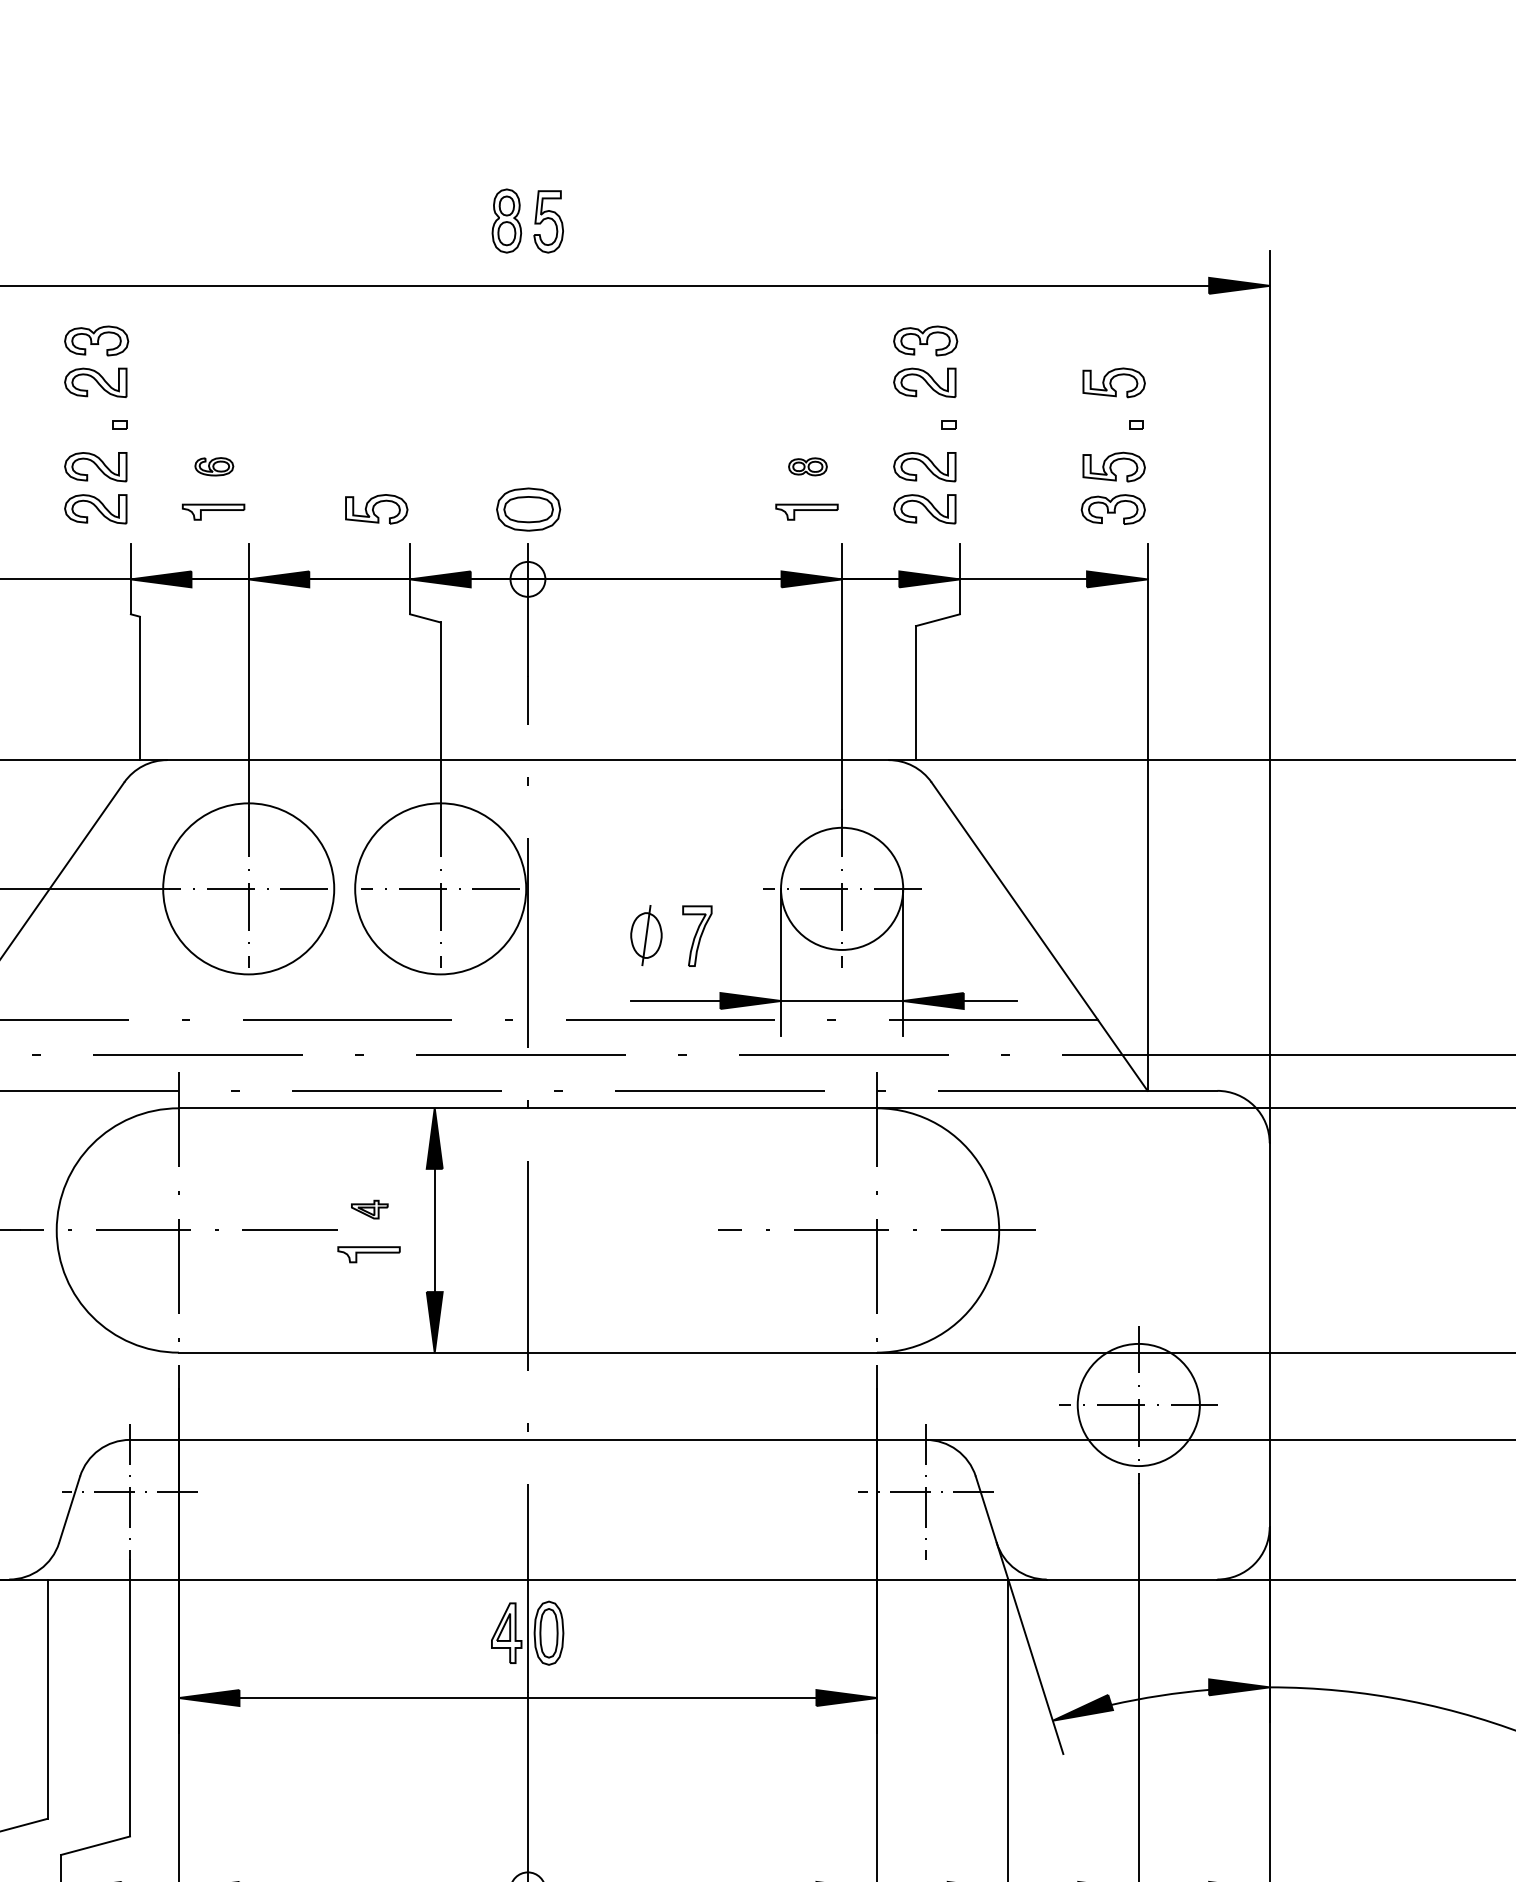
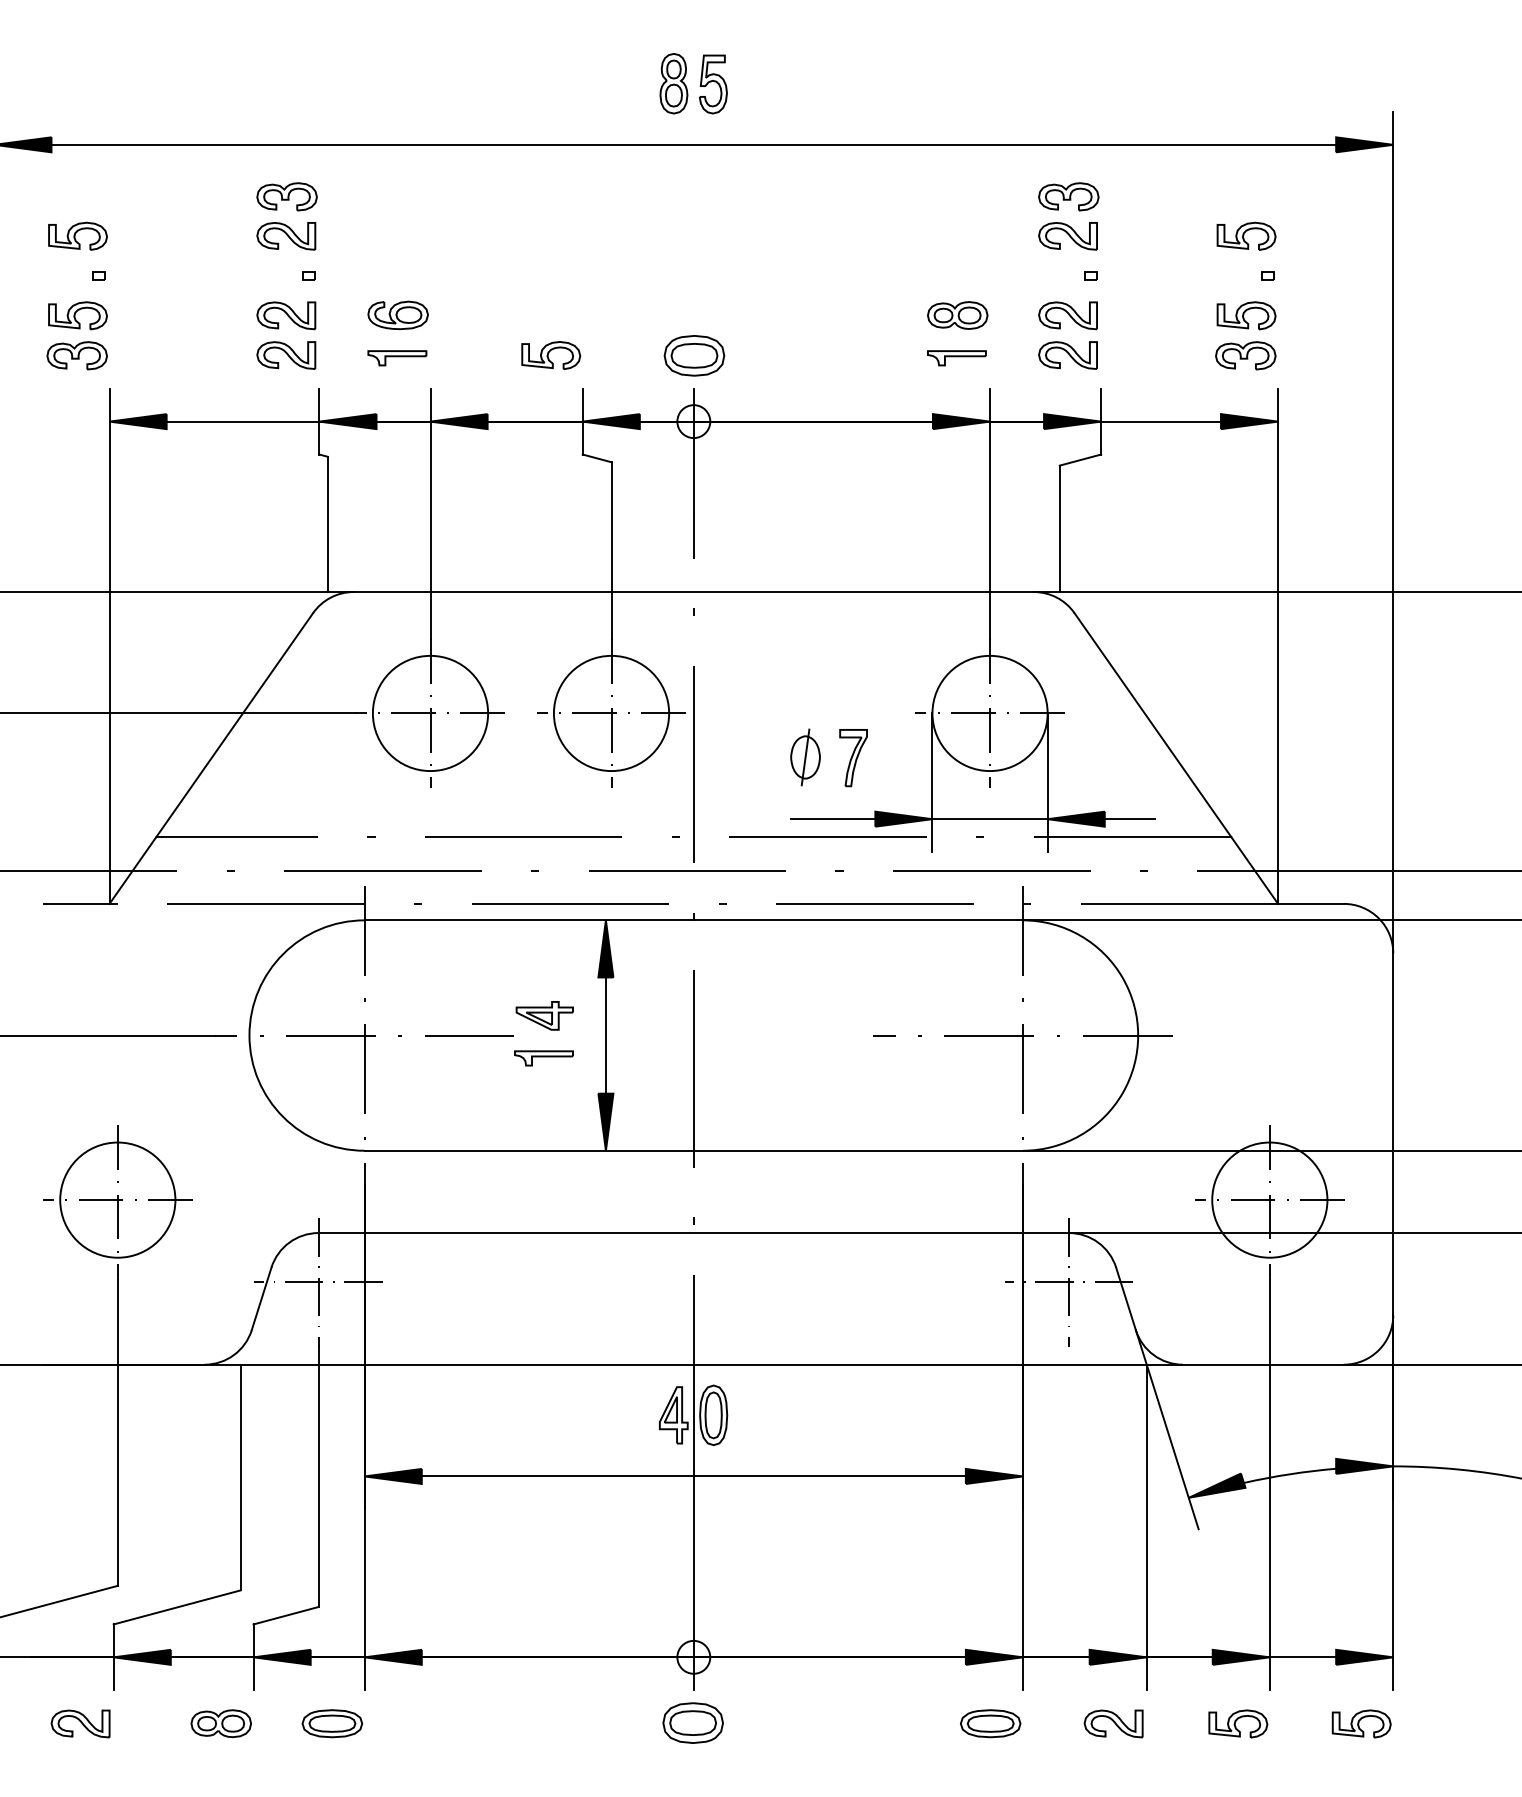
part: (213, 466) -> (397, 315), size x1.67
part: (807, 466) -> (957, 315), size x1.67
circle: (248, 888) -> (430, 713), size x0.71
circle: (440, 888) -> (611, 713), size x0.71
part: (369, 1209) -> (544, 1015), size x1.67

